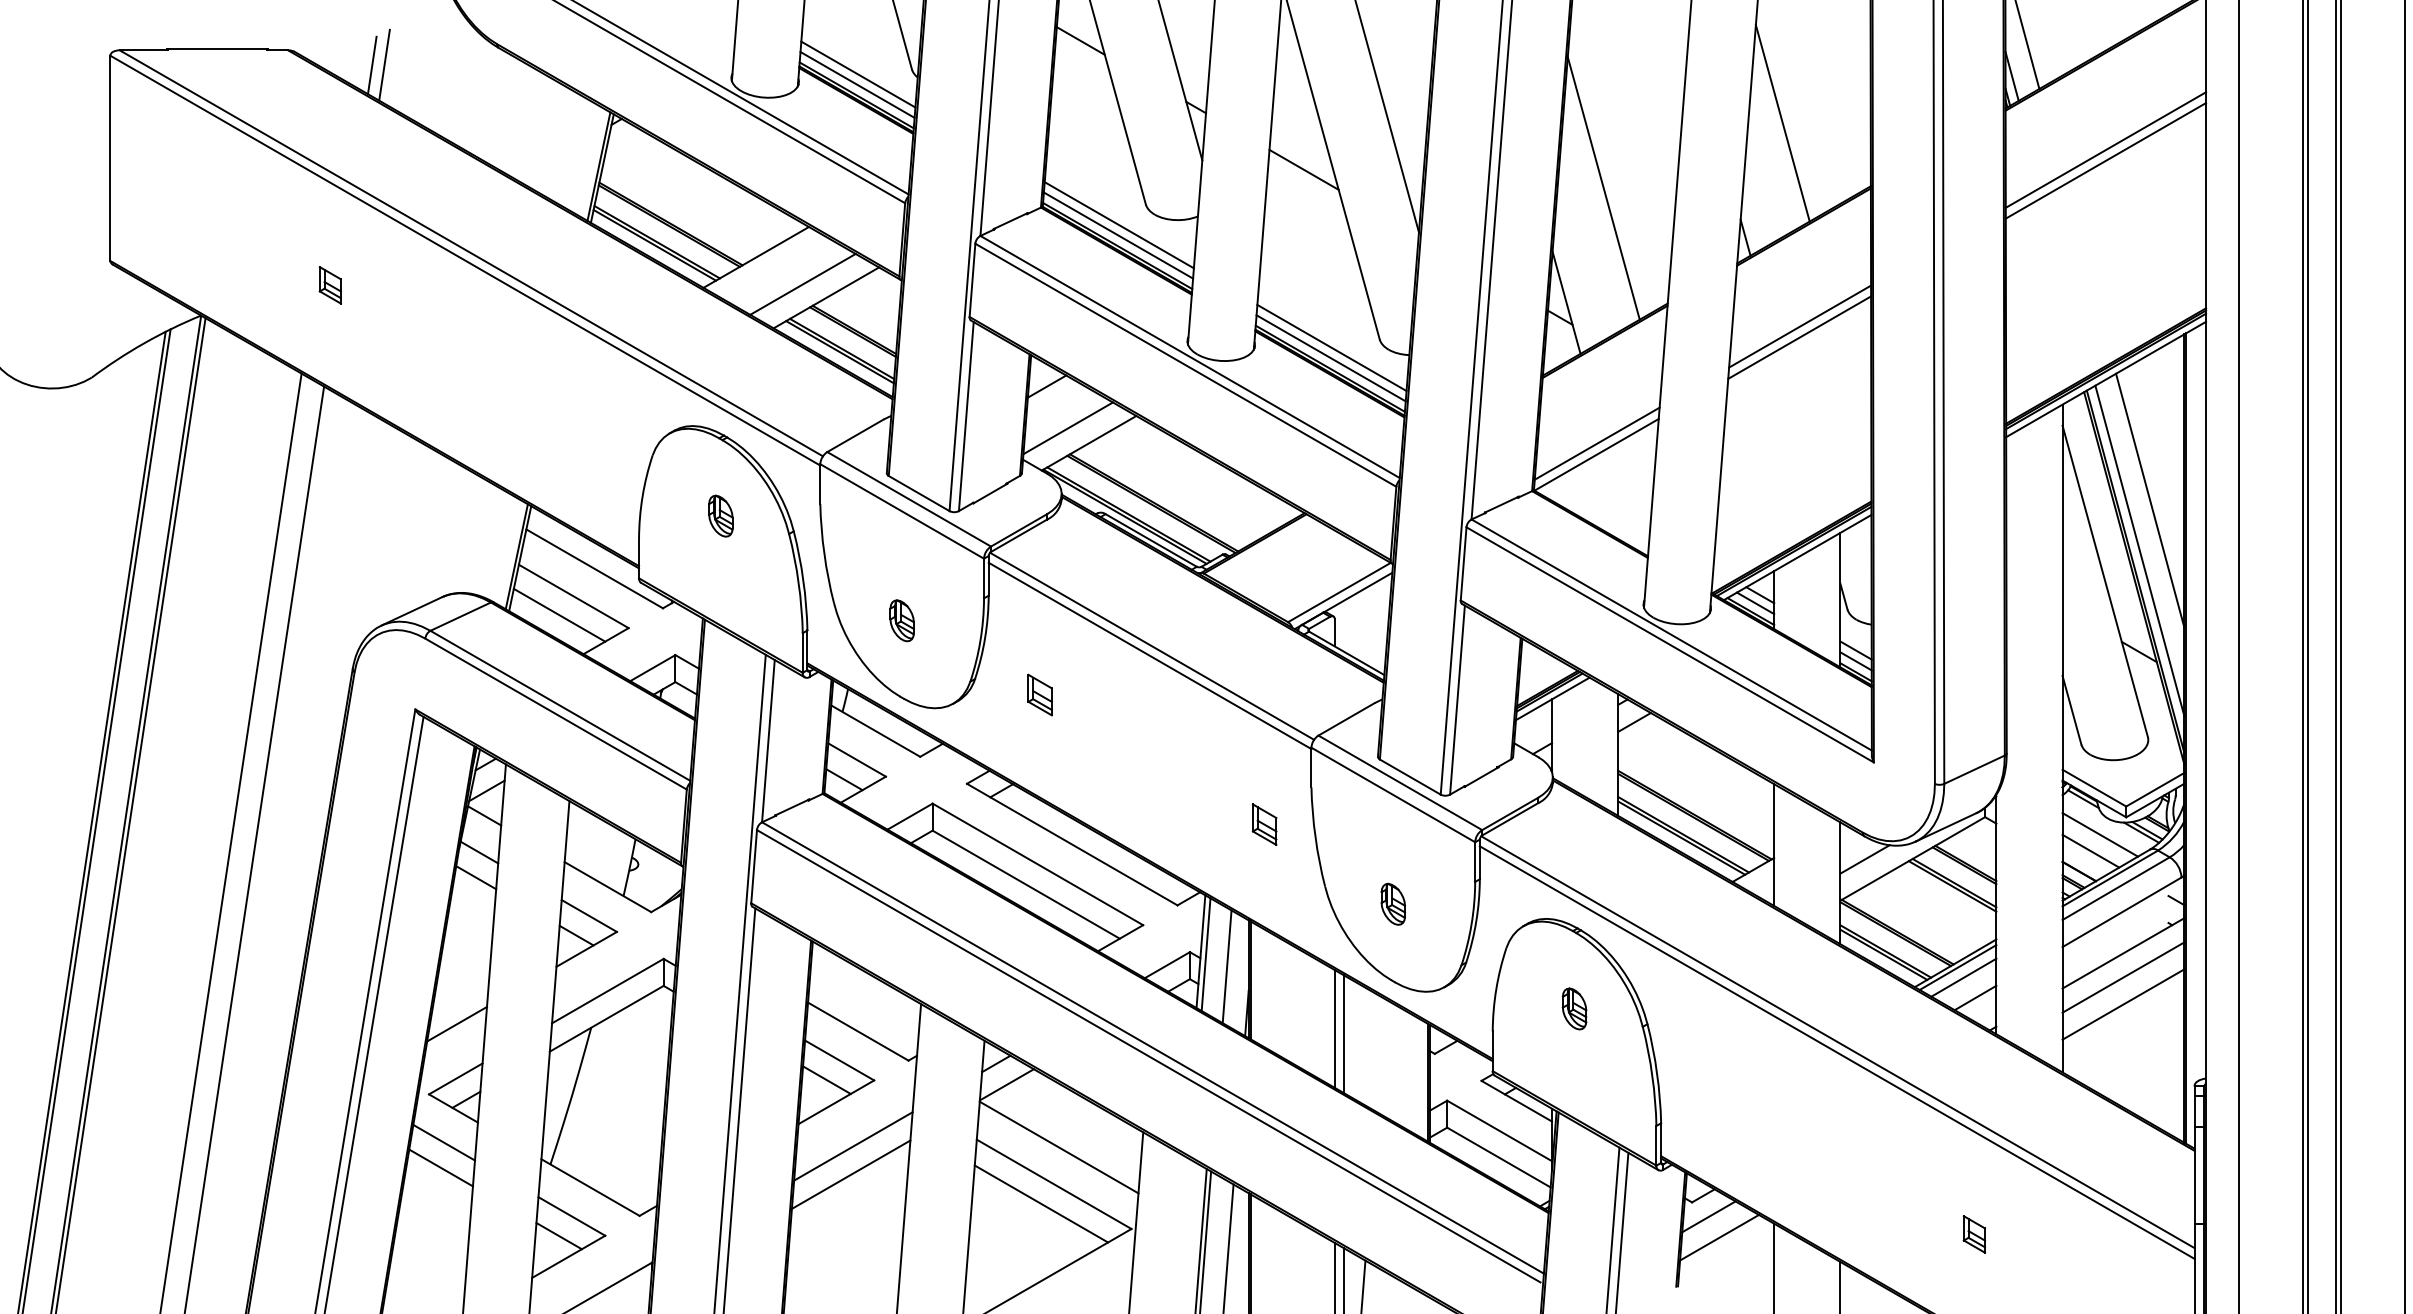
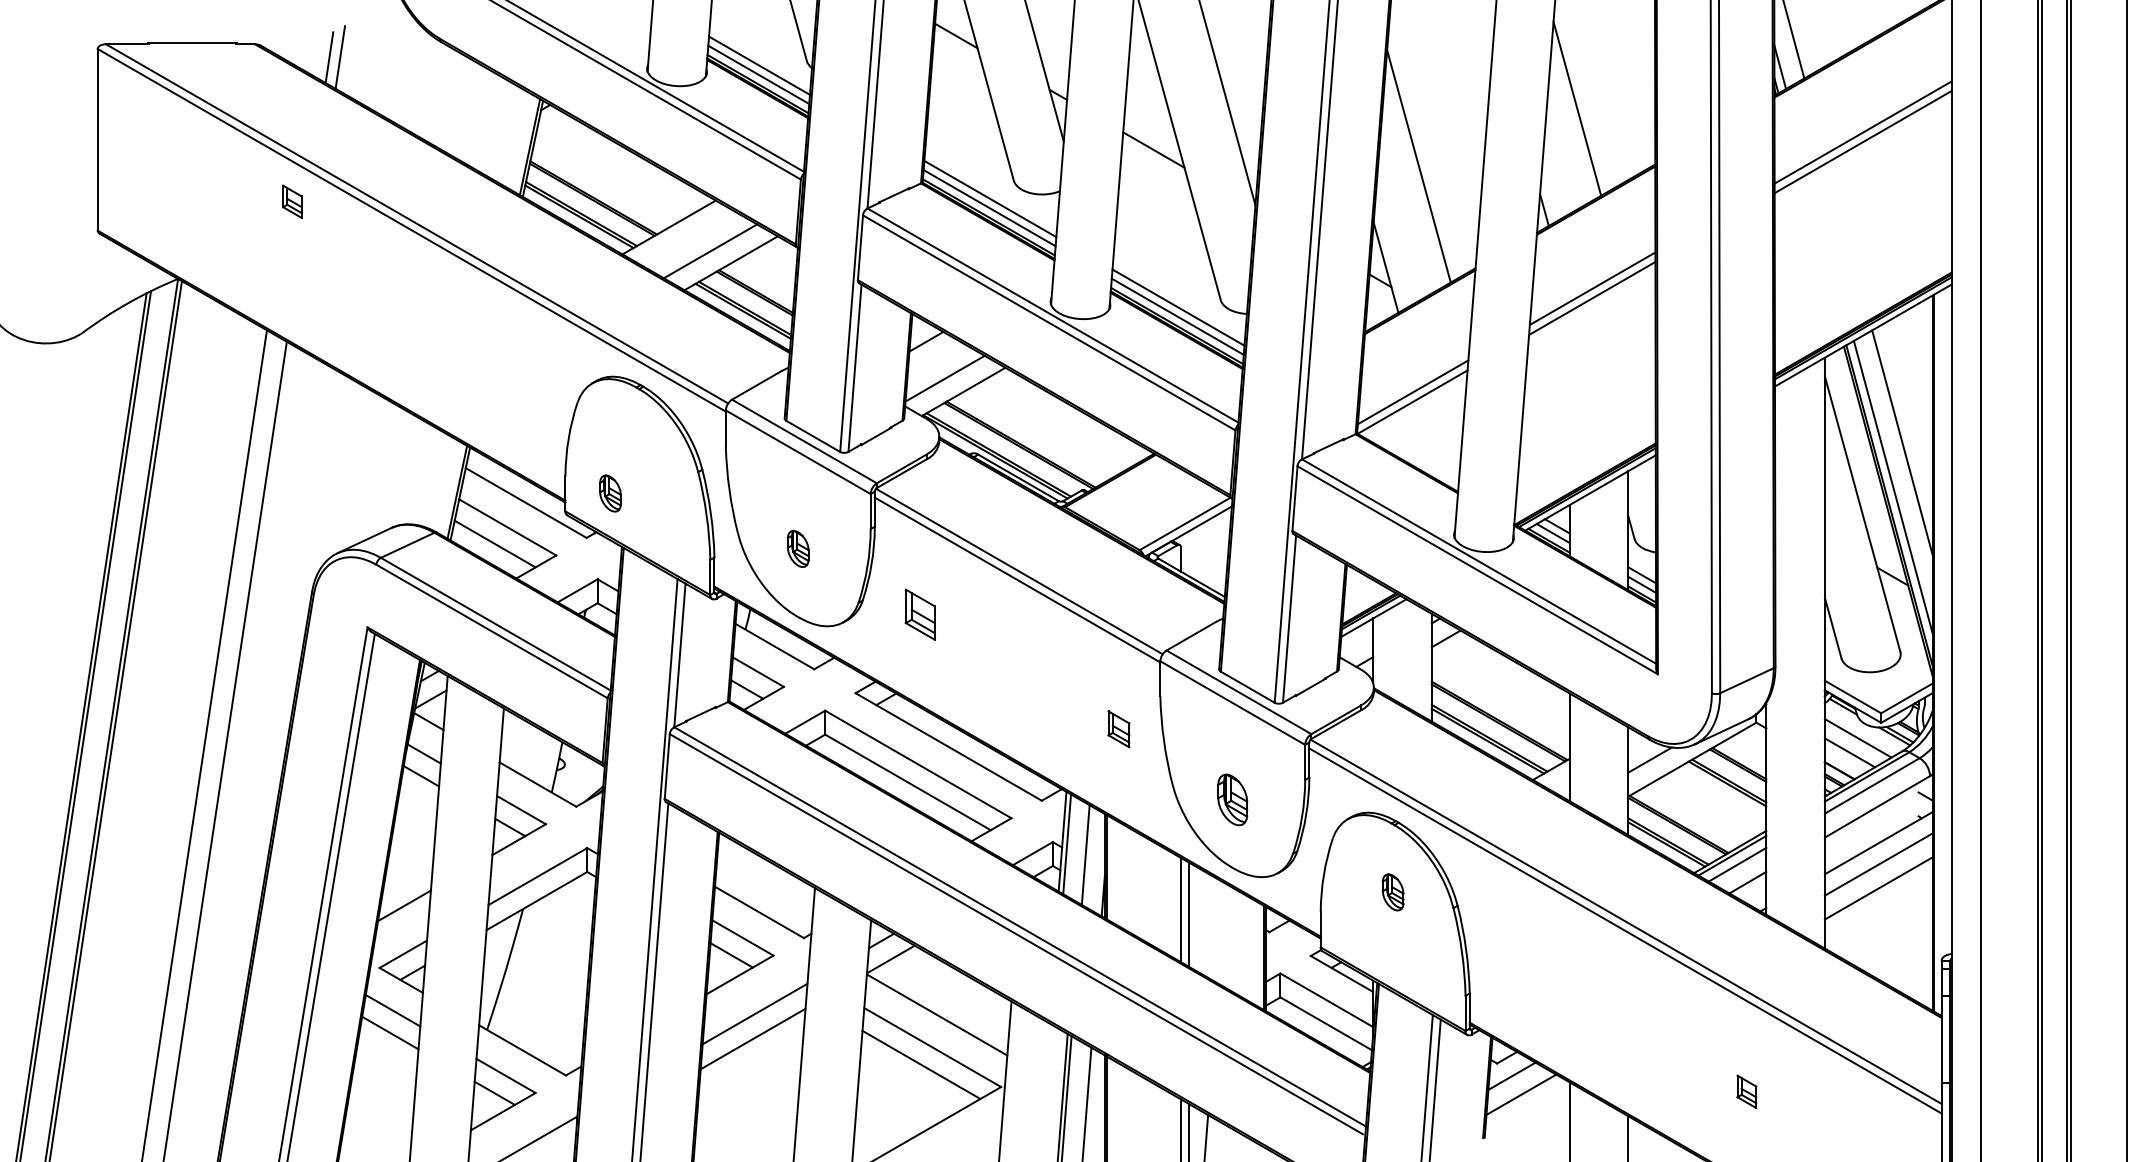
part: (329, 285) -> (291, 201), moved
part: (720, 515) -> (610, 492), moved
part: (1039, 694) -> (919, 614), size x1.4
part: (1393, 903) -> (1232, 799), size x1.4

